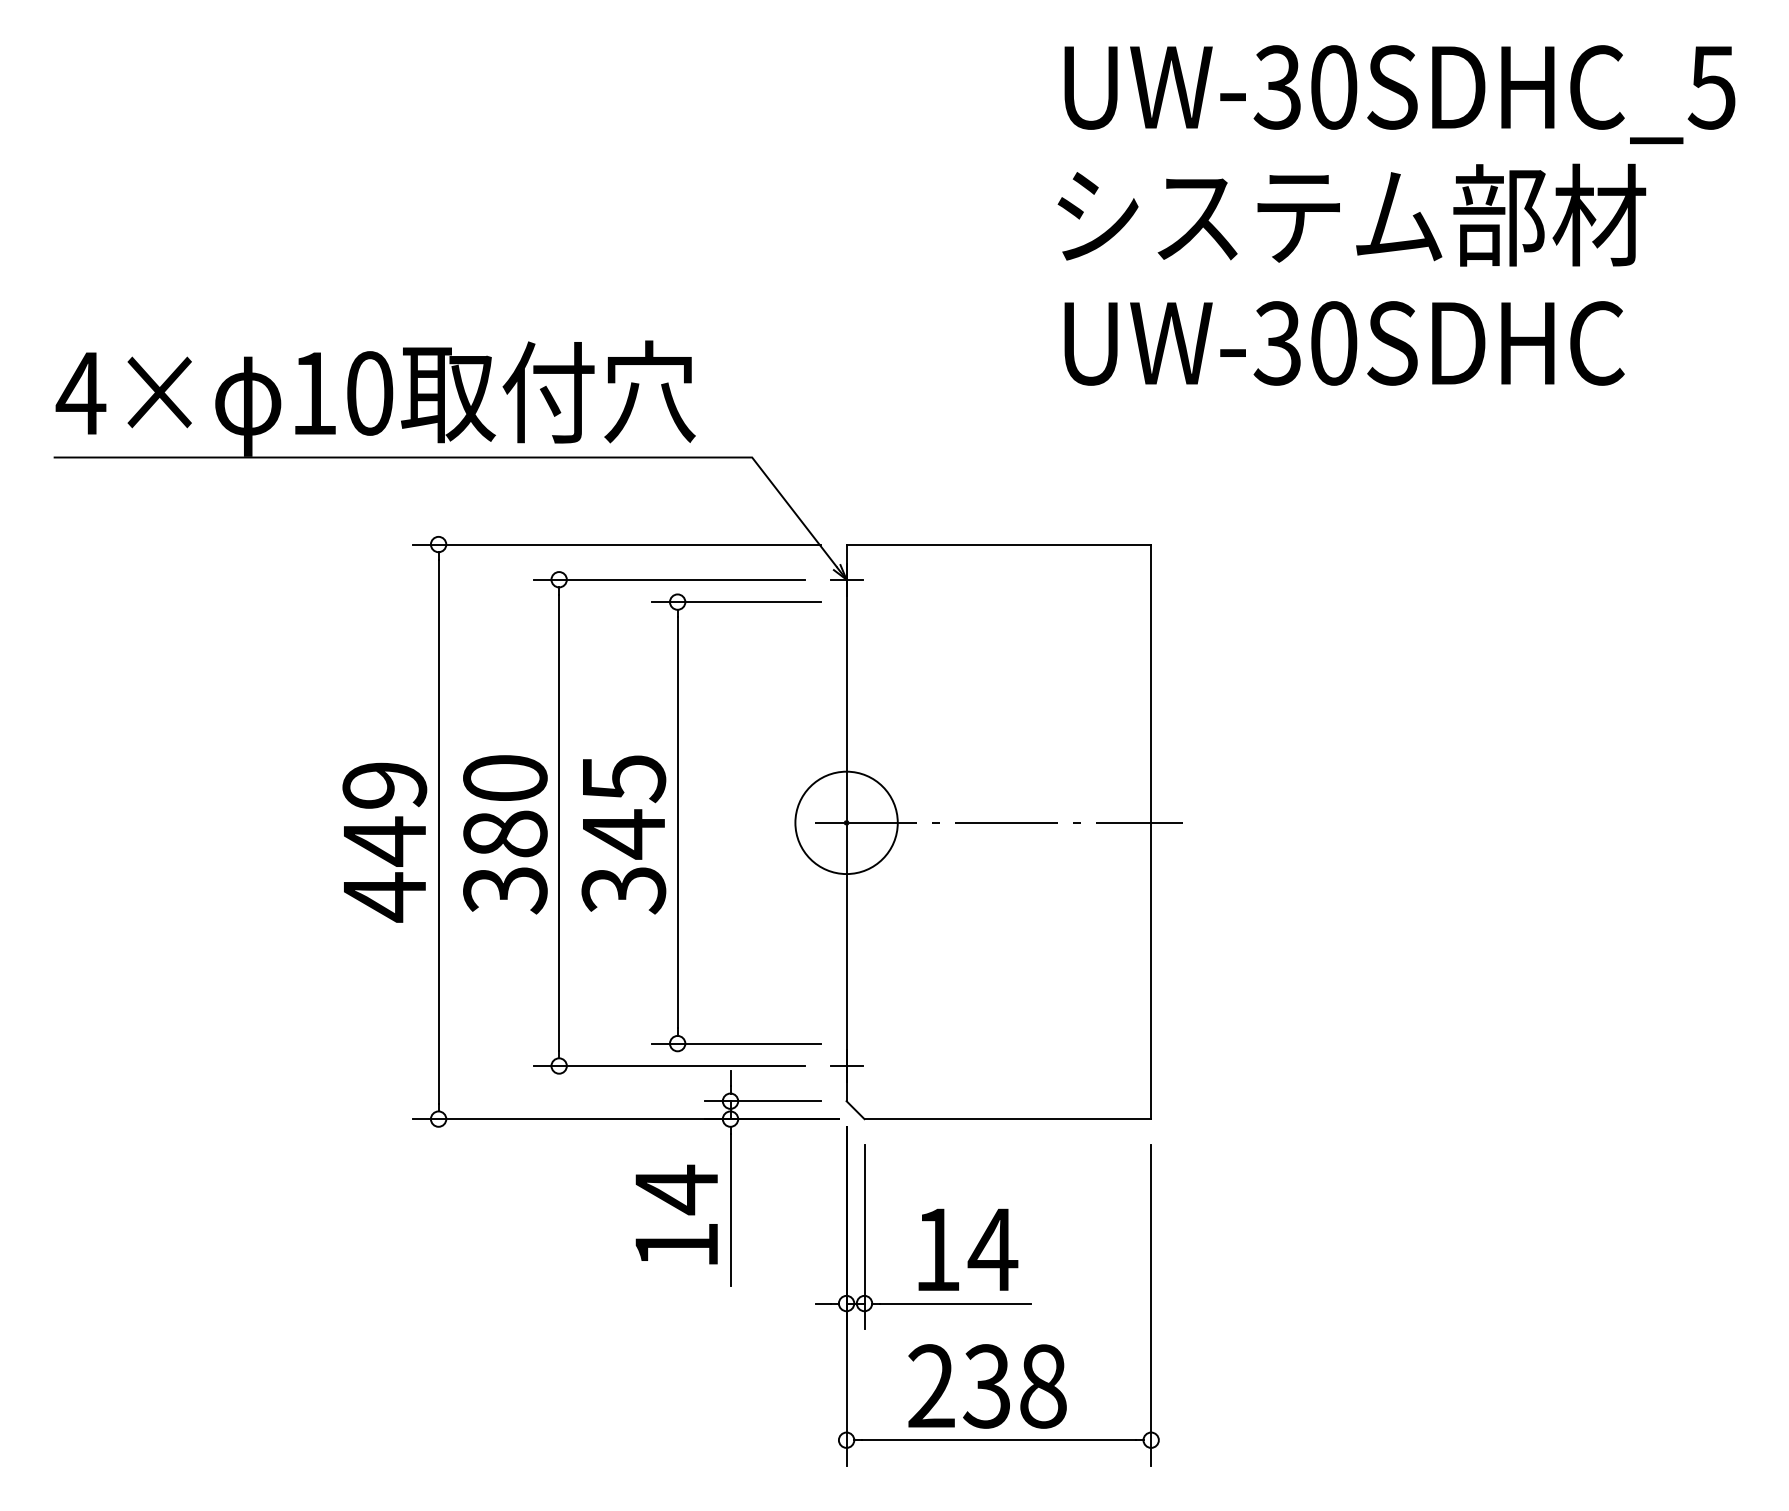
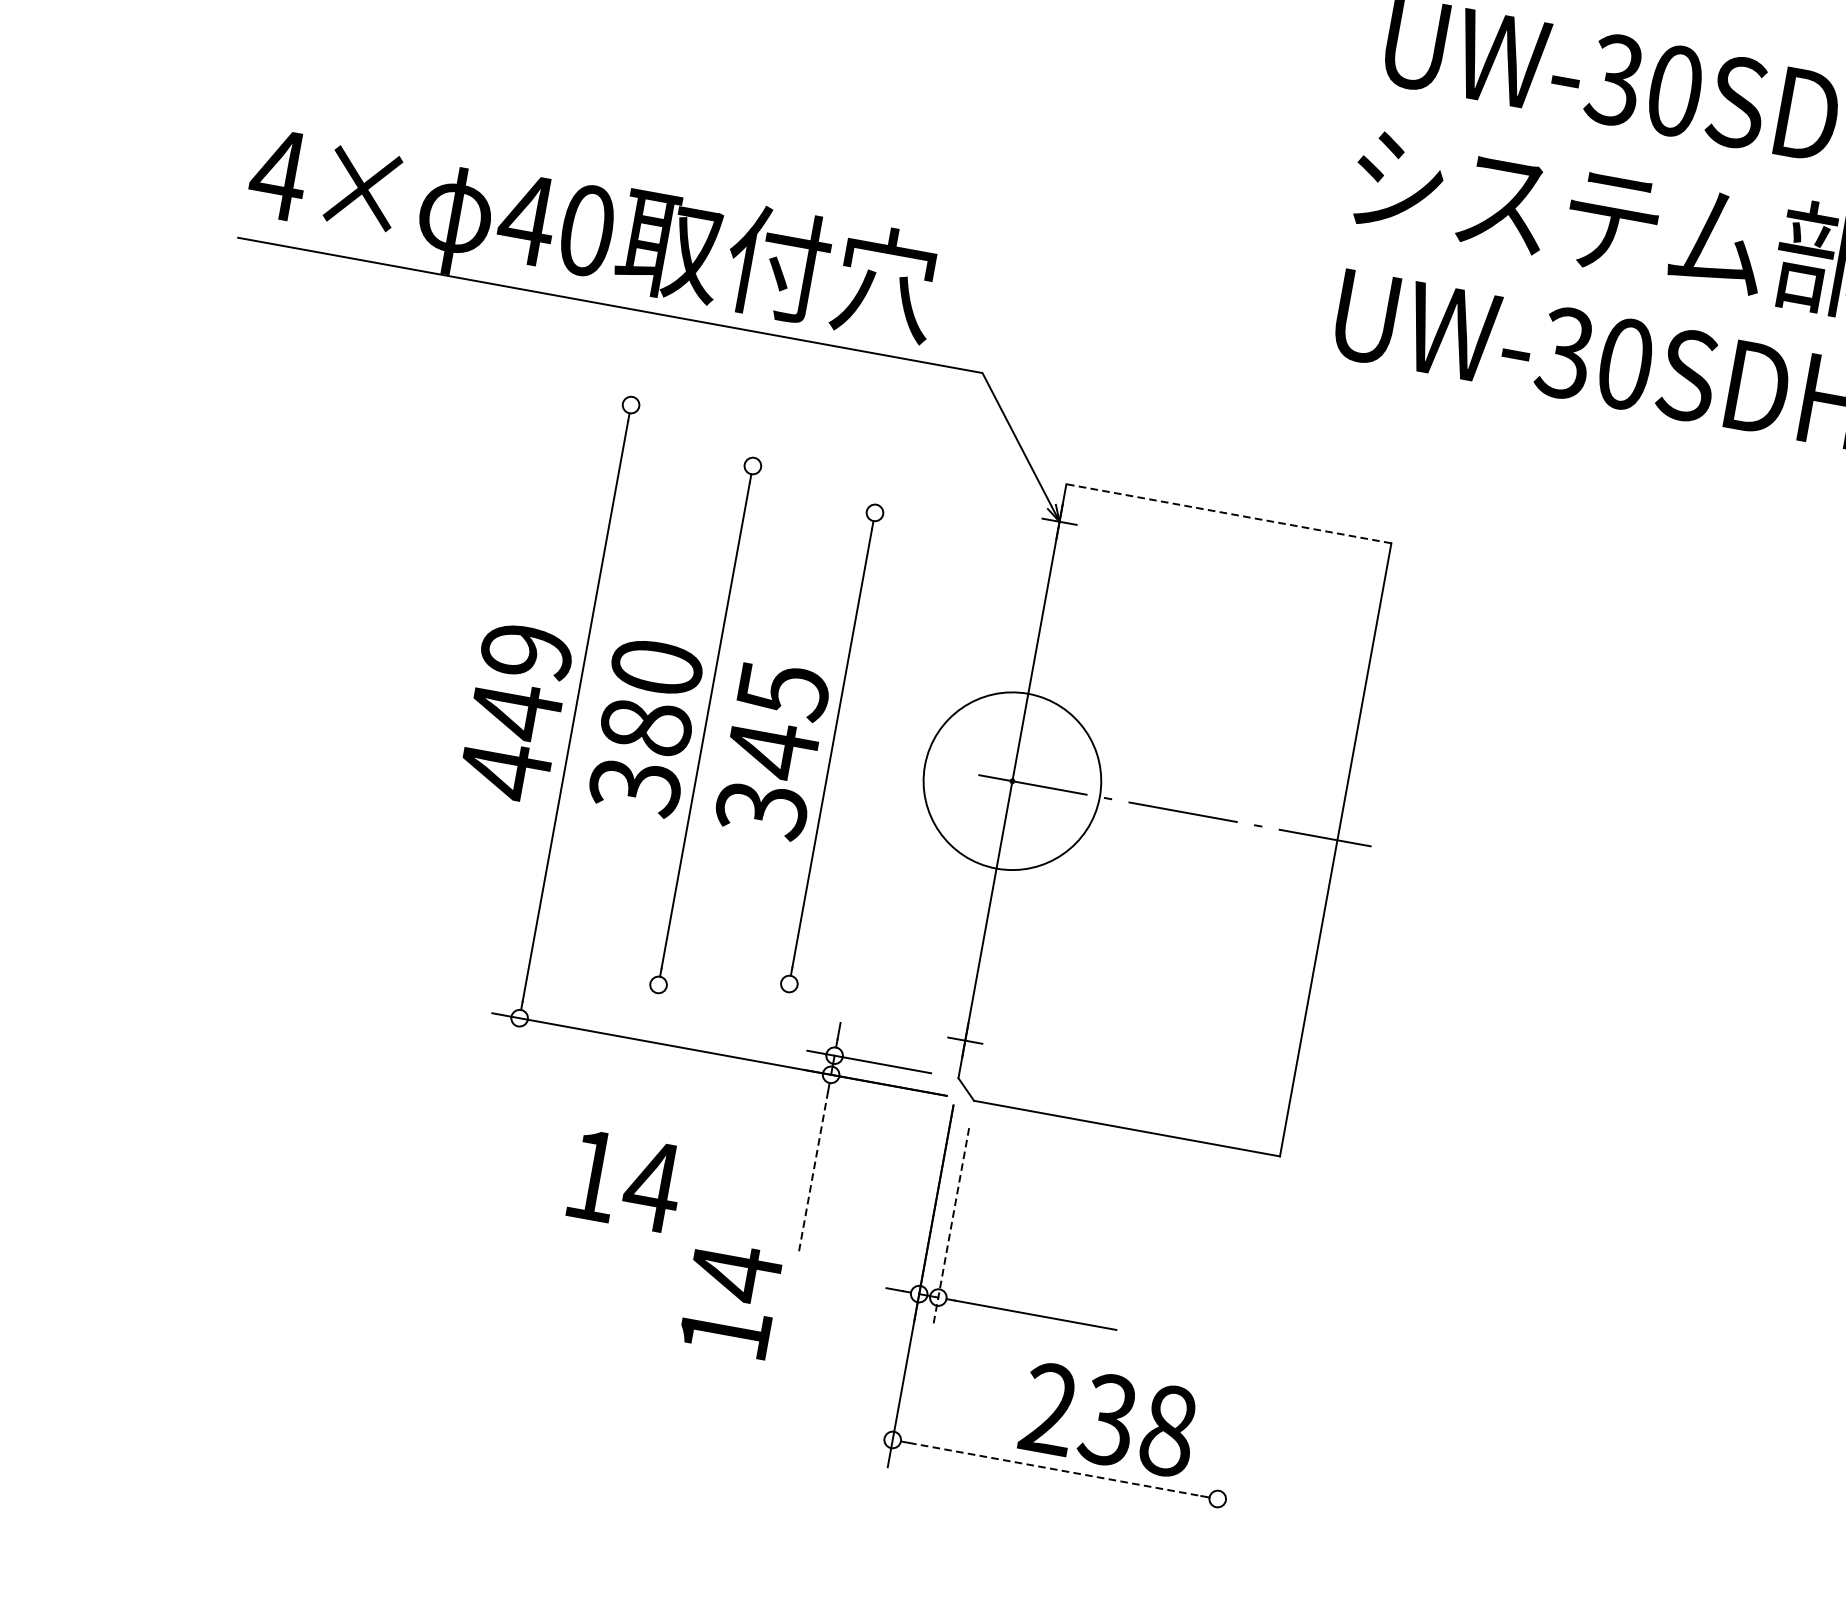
text: (313, 393) -> (526, 219), 10 -> 40
line: (617, 544) -> (821, 439), removed
line: (998, 544) -> (1228, 513), solid -> dashed
line: (669, 579) -> (870, 487), removed
line: (736, 602) -> (937, 524), removed
circle: (846, 822) -> (1012, 780), size x1.6
line: (736, 1043) -> (852, 995), removed
line: (669, 1066) -> (776, 1006), removed
line: (730, 1210) -> (813, 1172), solid -> dashed
text: (676, 1214) -> (730, 1299), moved
line: (864, 1237) -> (951, 1227), solid -> dashed
text: (968, 1249) -> (626, 1181), moved
line: (1151, 1304) -> (1244, 1354), removed
text: (987, 1386) -> (1108, 1420), moved
line: (998, 1440) -> (1054, 1469), solid -> dashed

